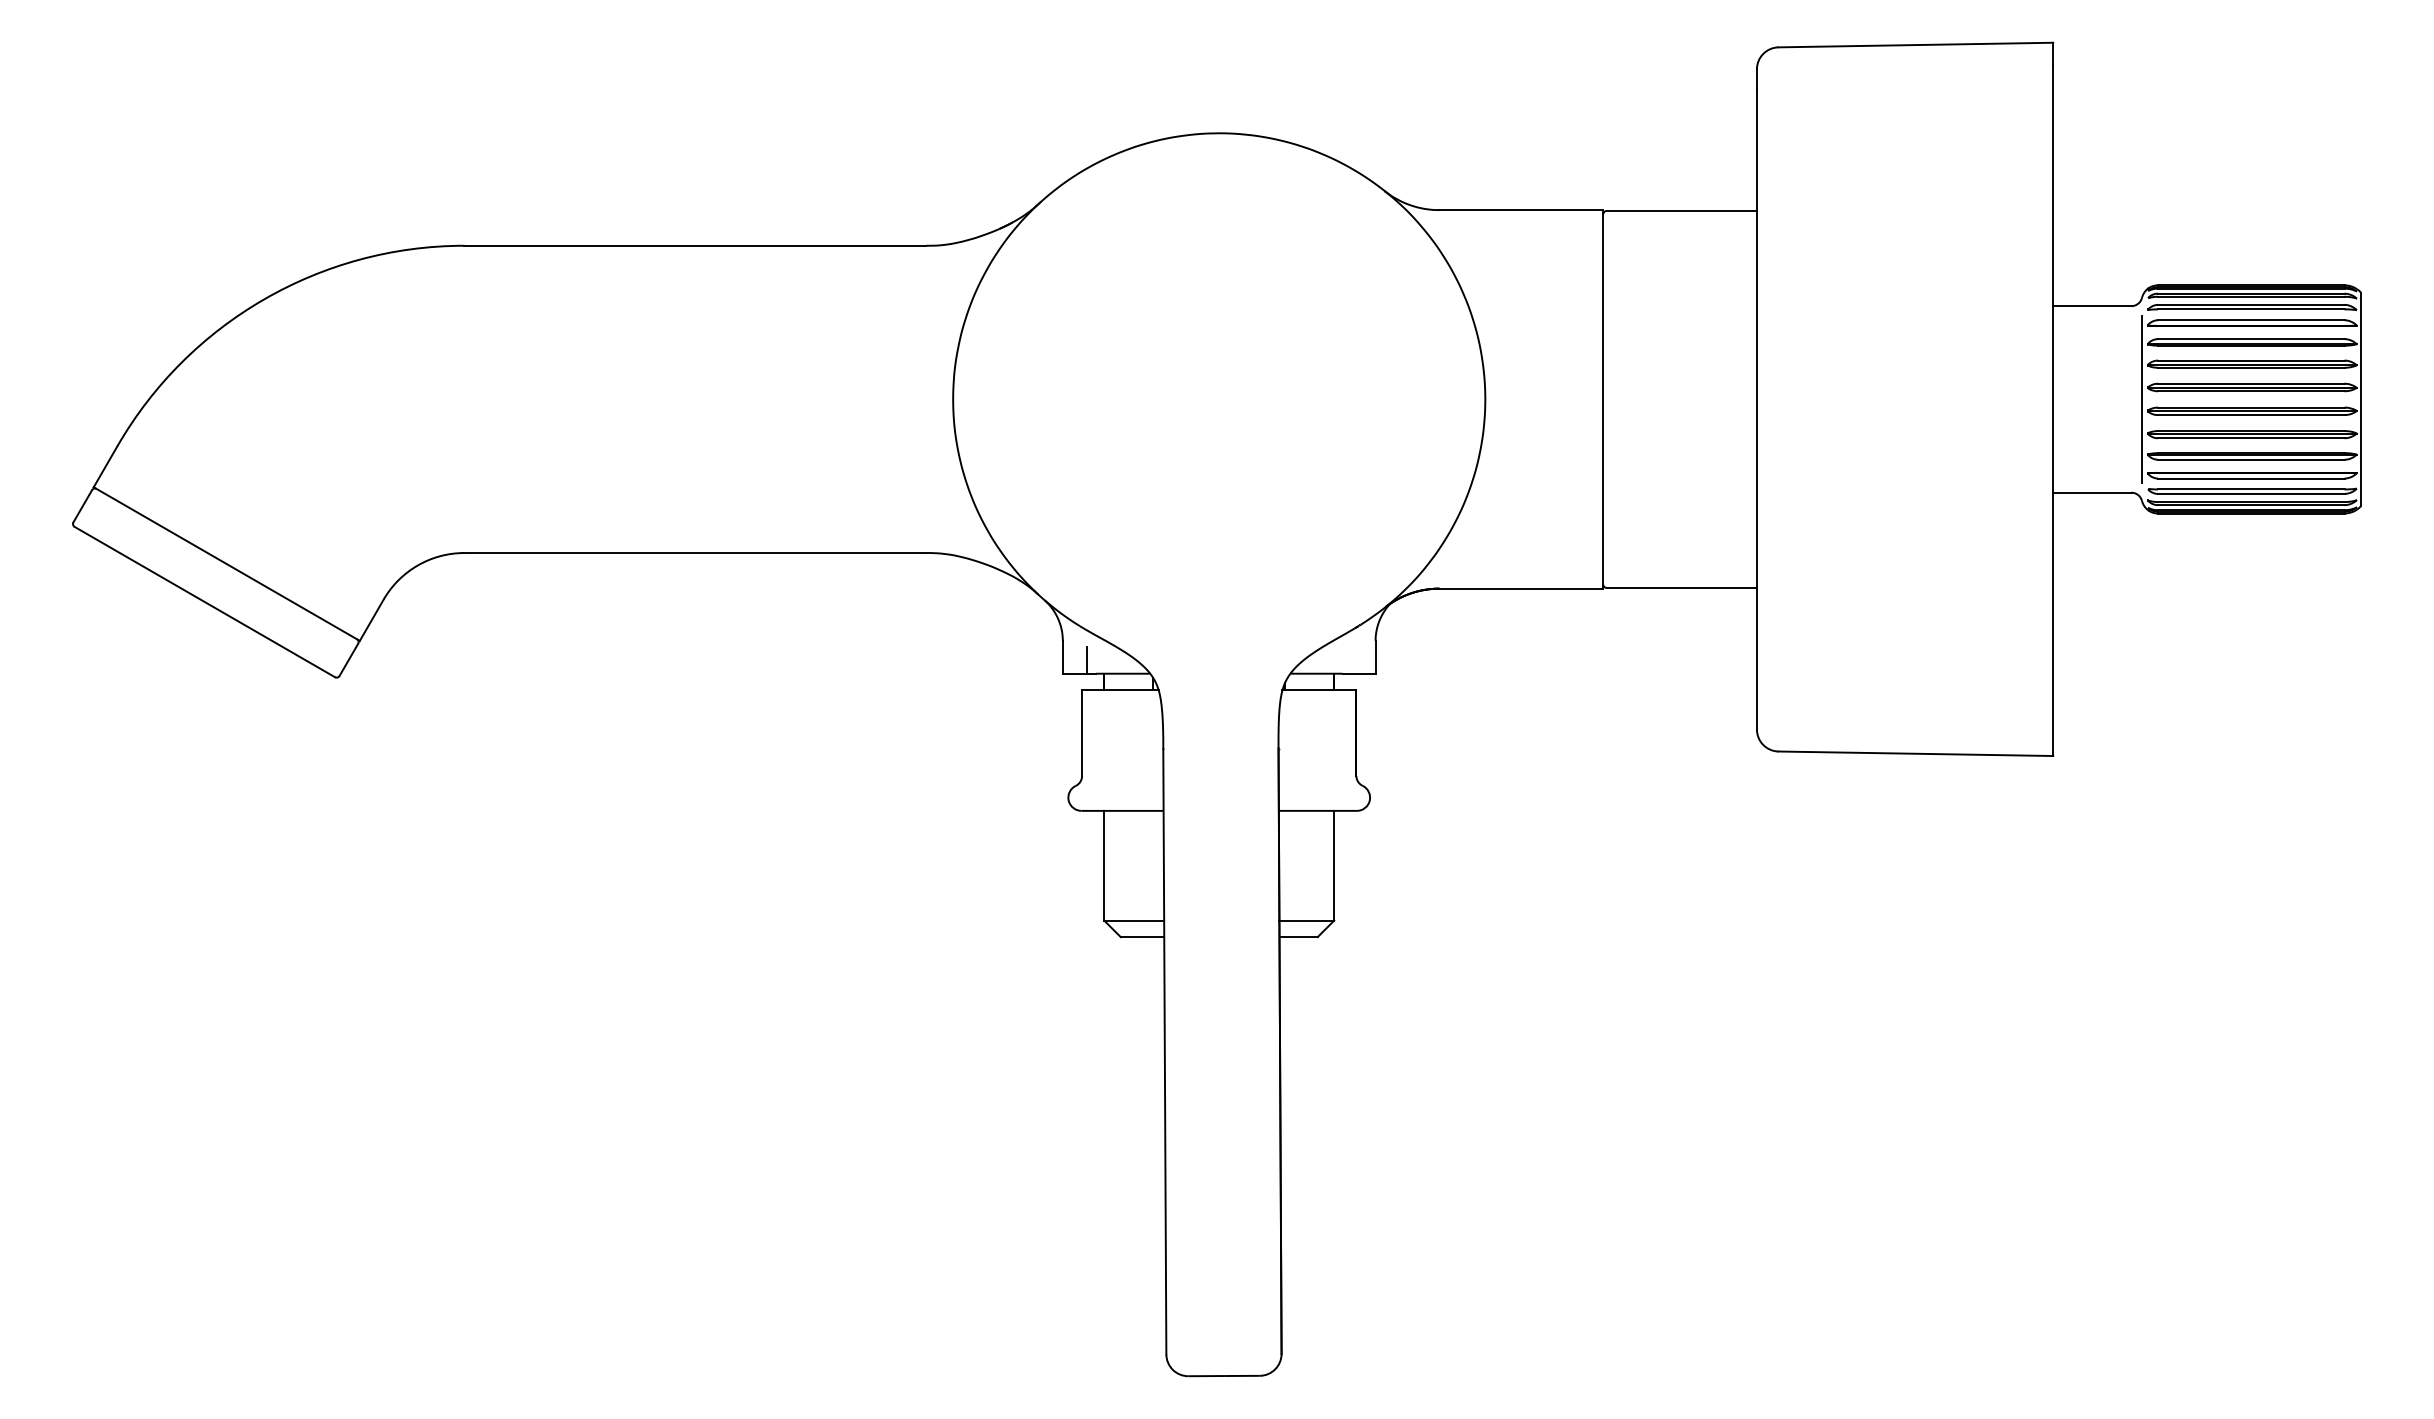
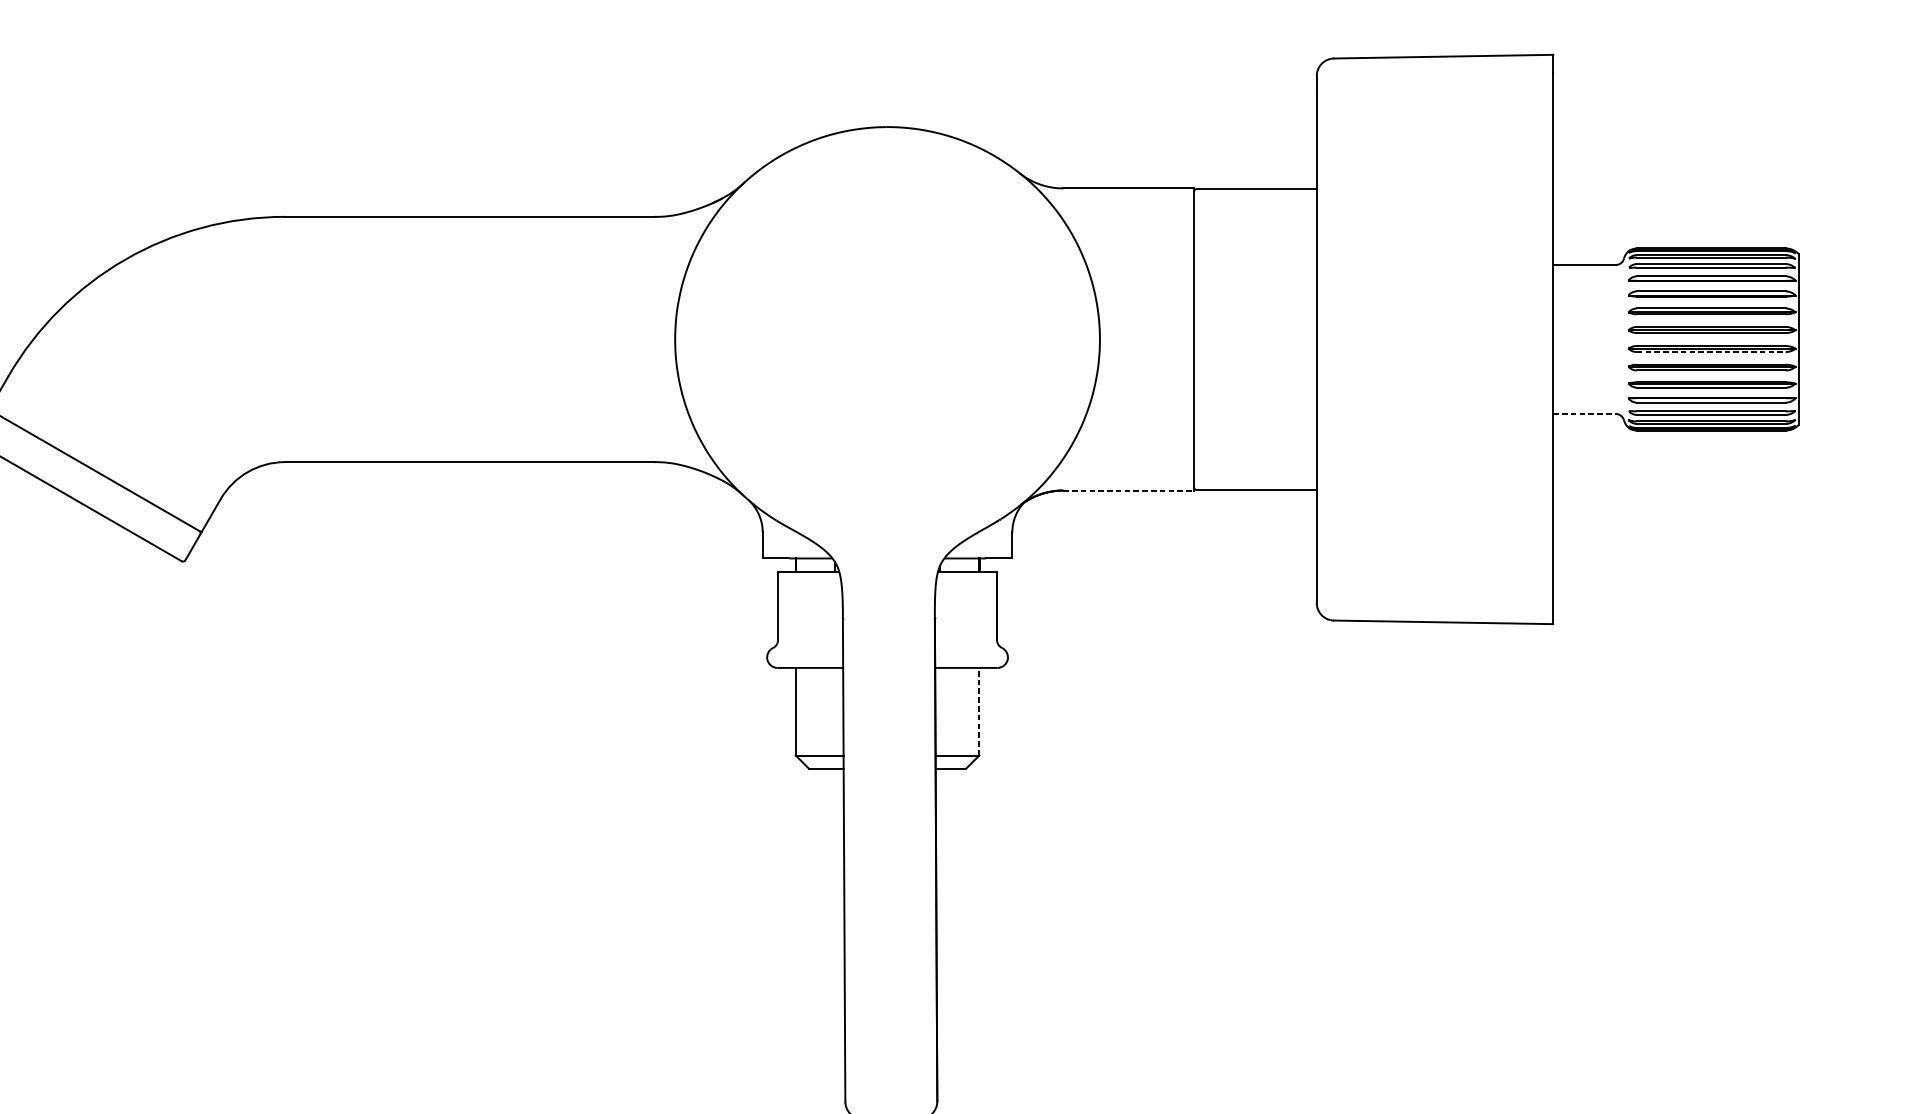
line: (2141, 399) -> (1623, 339), removed
line: (2251, 415) -> (1711, 352), solid -> dashed
line: (2093, 492) -> (1585, 413), solid -> dashed
line: (1521, 588) -> (1128, 490), solid -> dashed
line: (1087, 660) -> (782, 547), removed
line: (1334, 865) -> (979, 711), solid -> dashed

